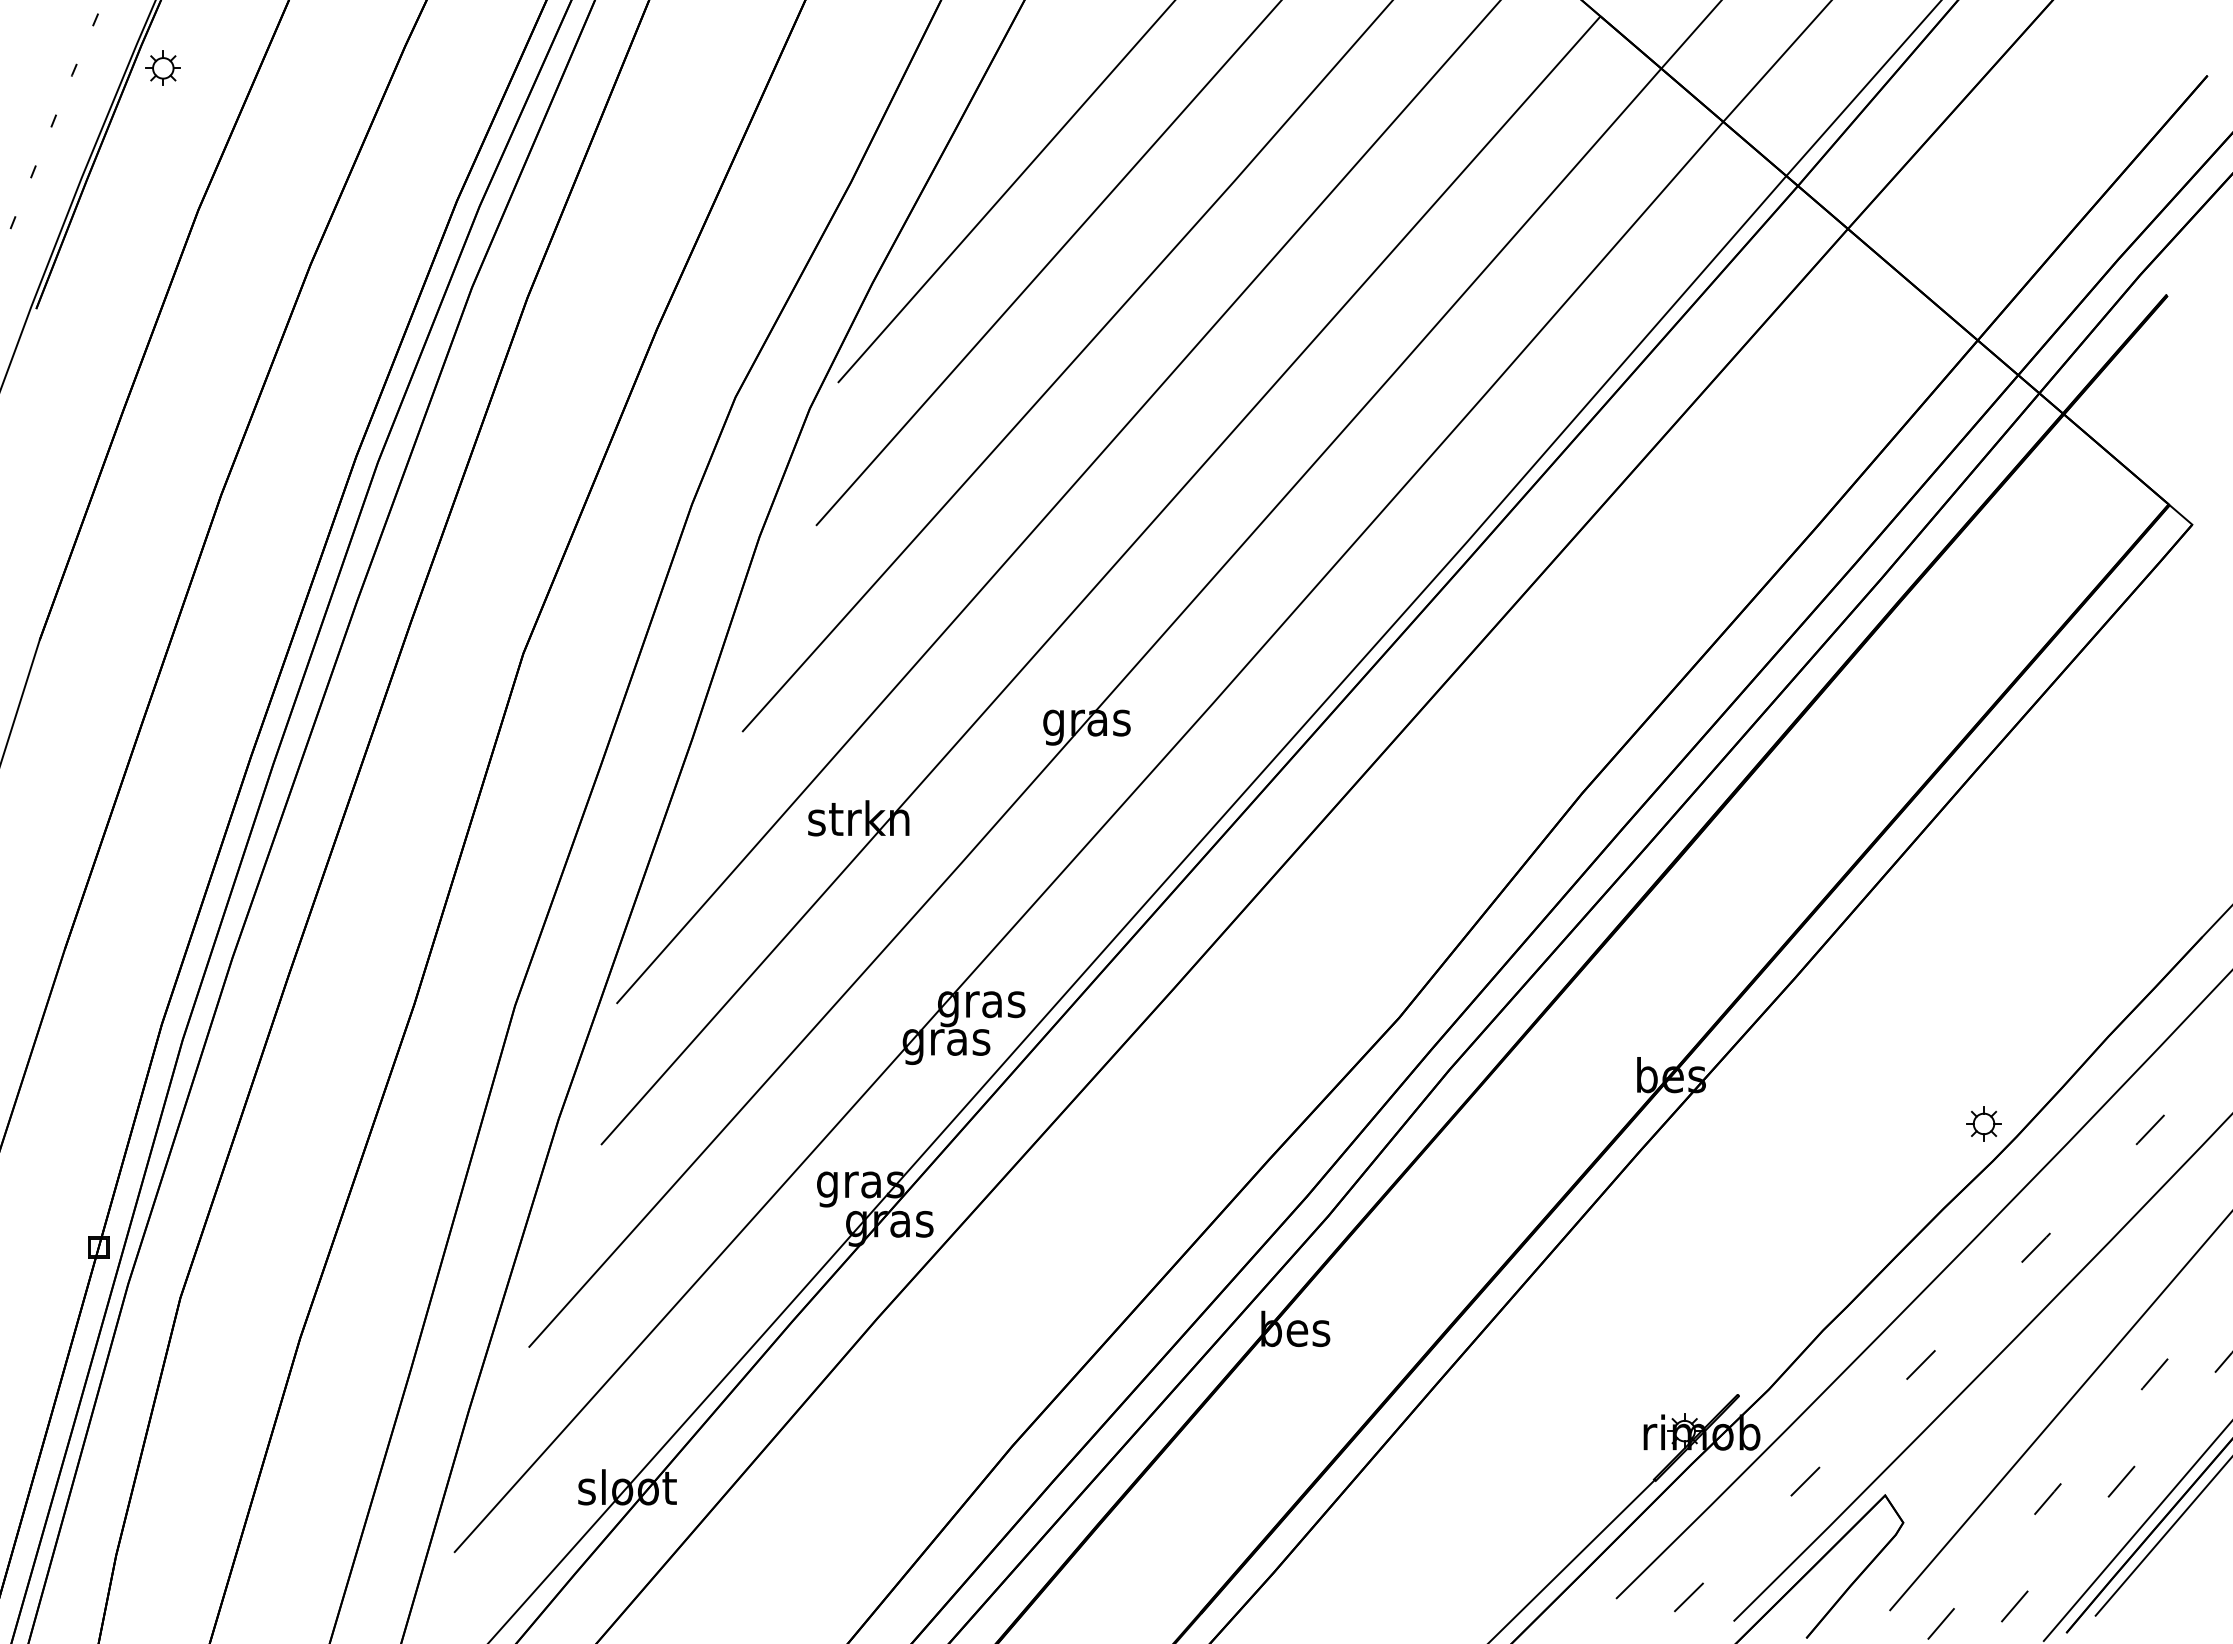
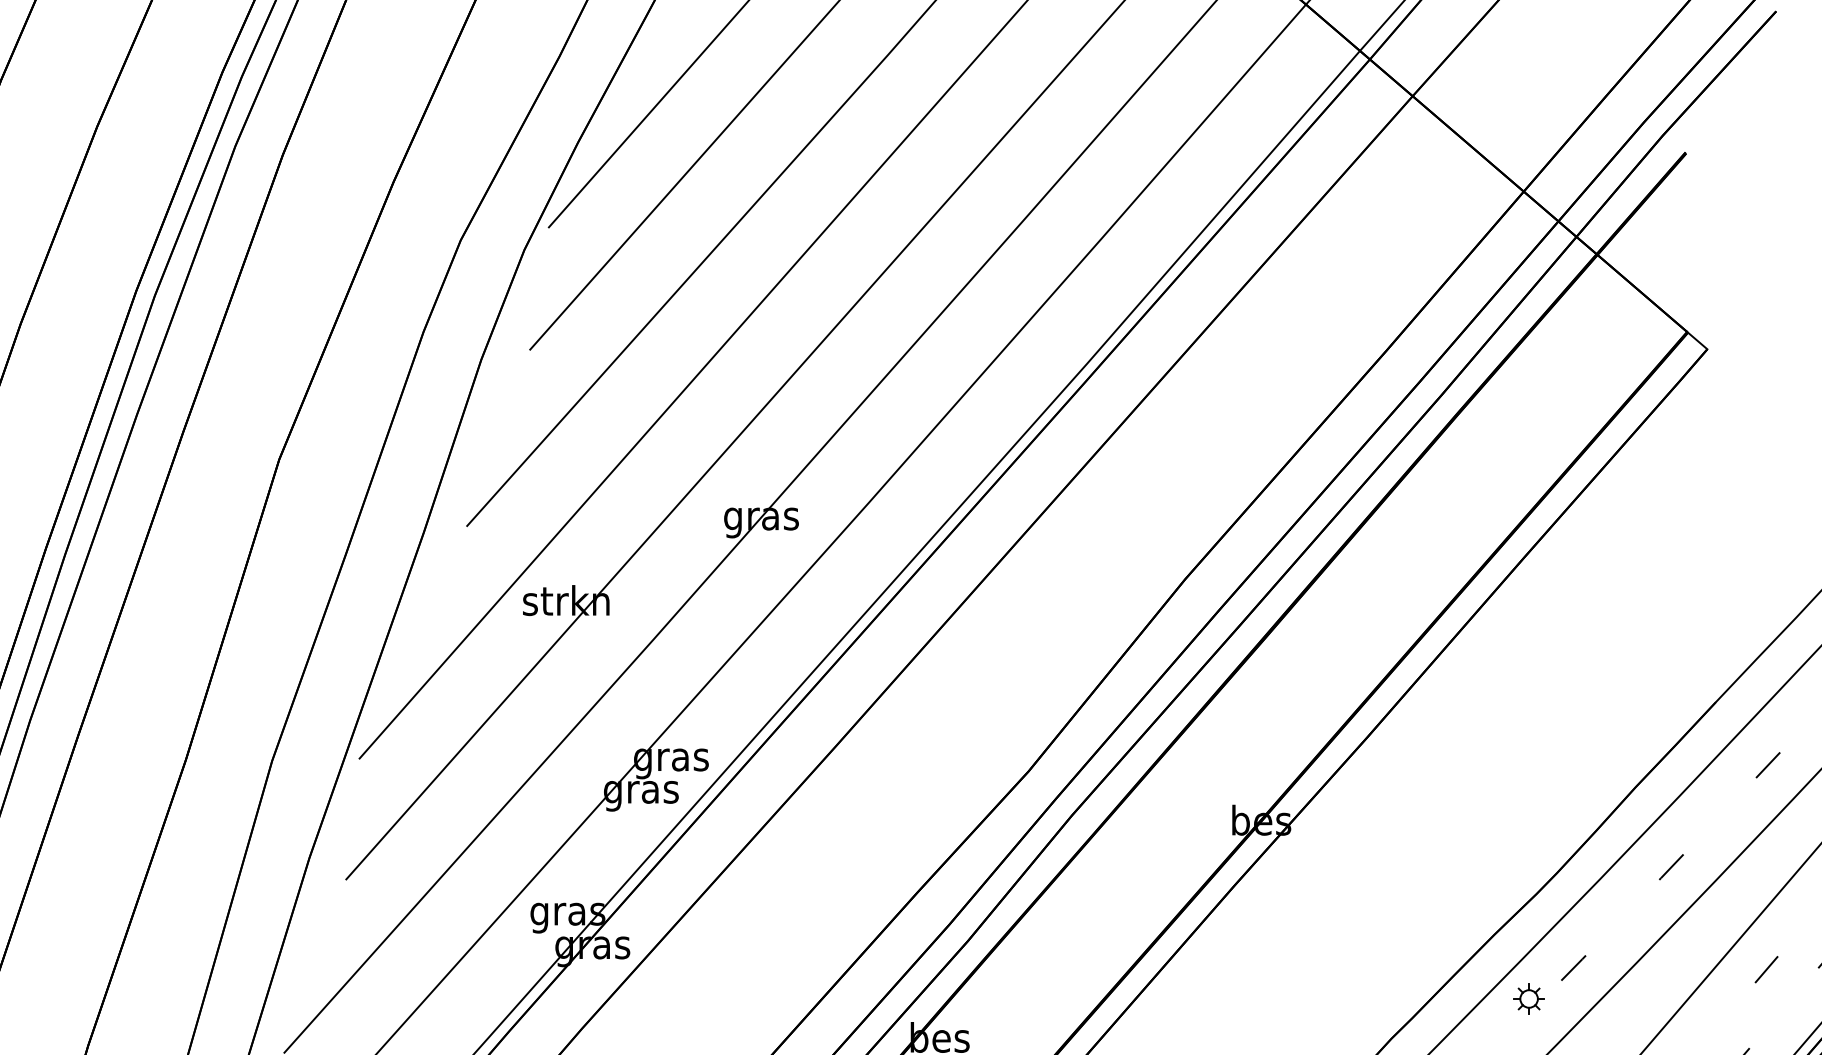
part: (1983, 1123) -> (1528, 998), moved

